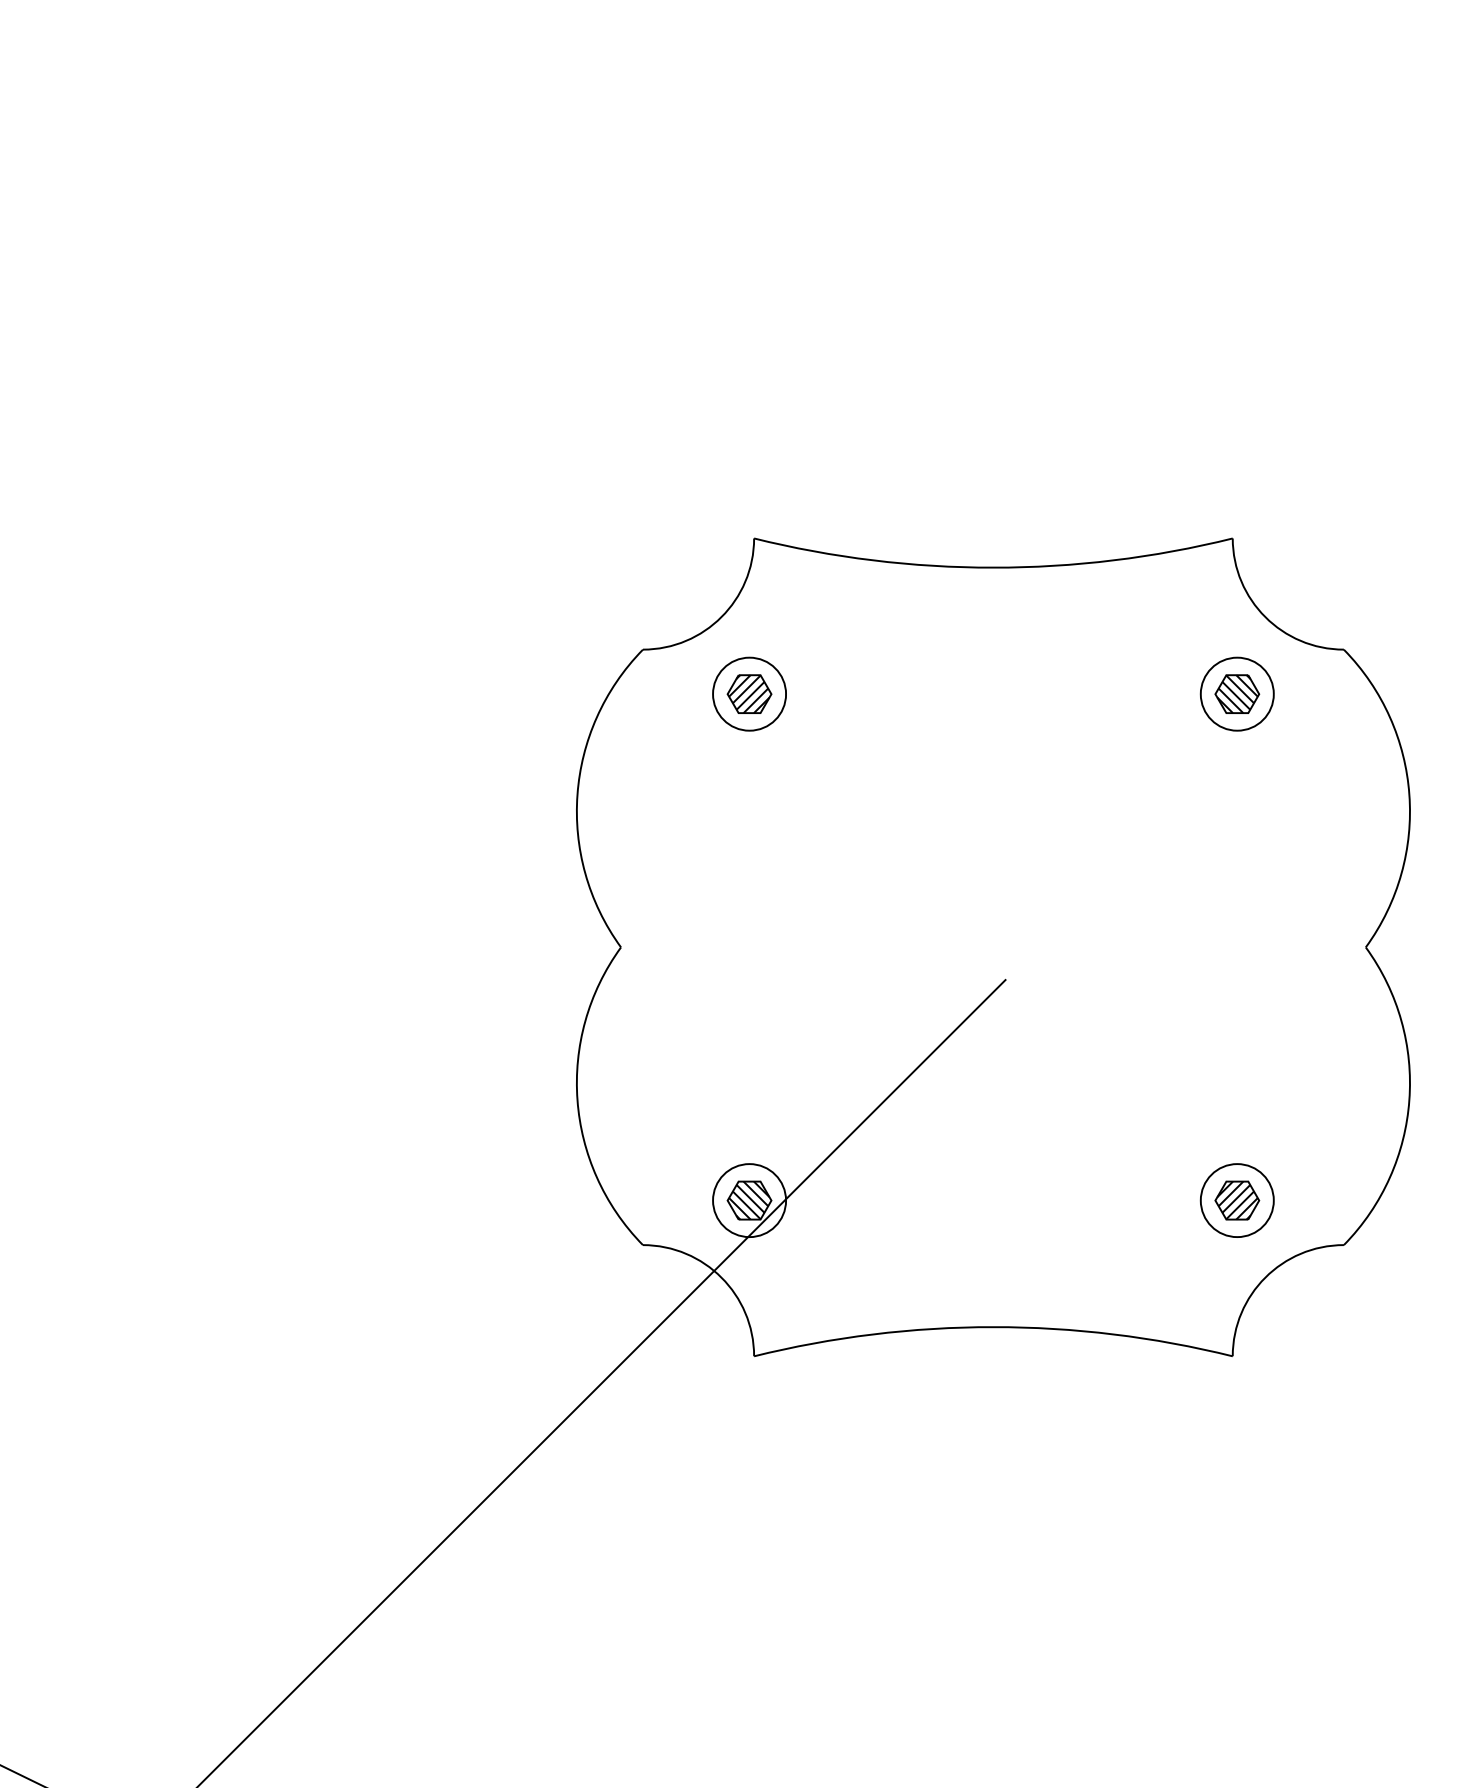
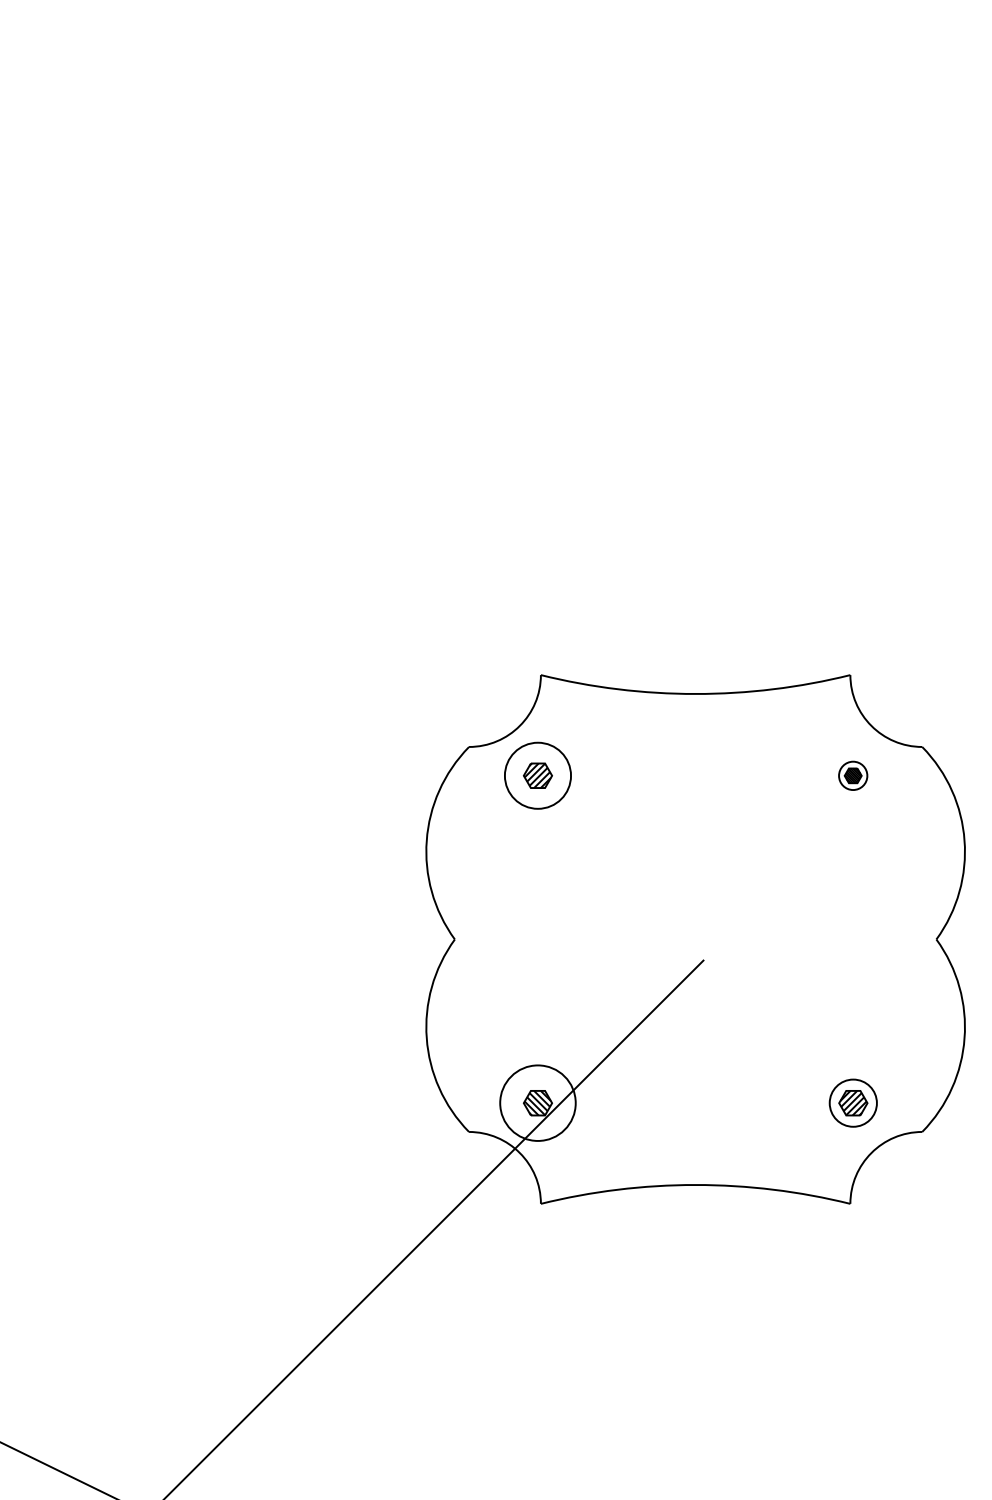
circle: (748, 693) -> (537, 775), size x1.4
part: (1236, 693) -> (852, 775), size x0.6
circle: (748, 1199) -> (537, 1102), size x1.6

